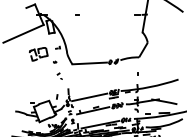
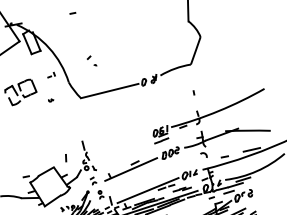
part: (59, 75) -> (91, 59), moved
line: (89, 97) -> (120, 148), removed

